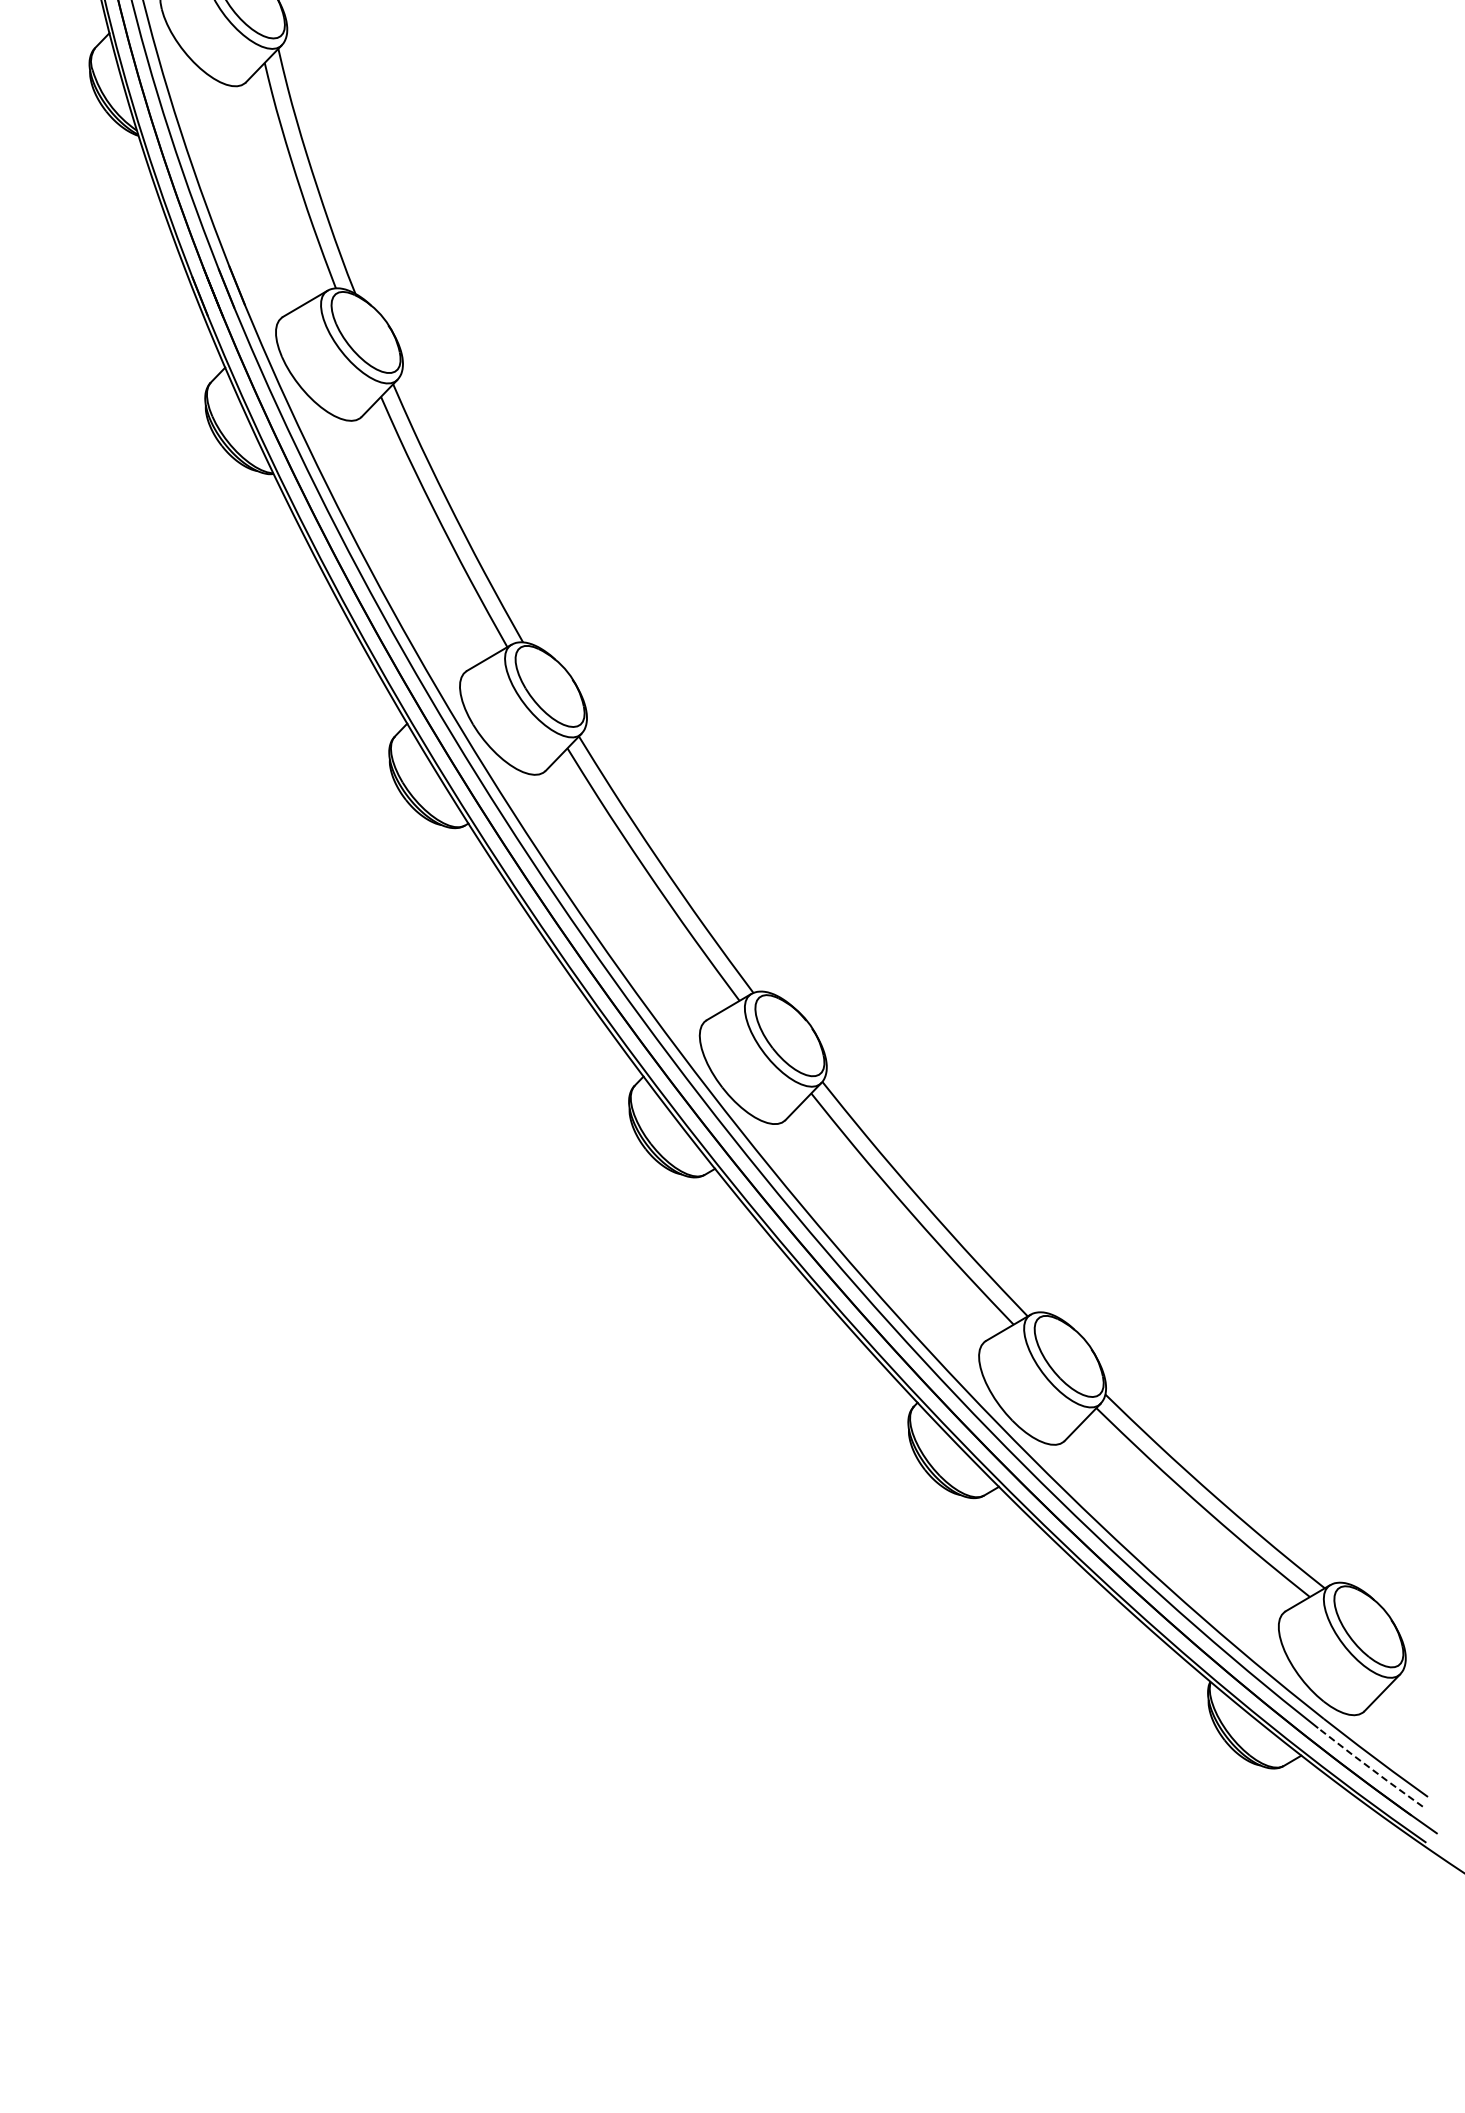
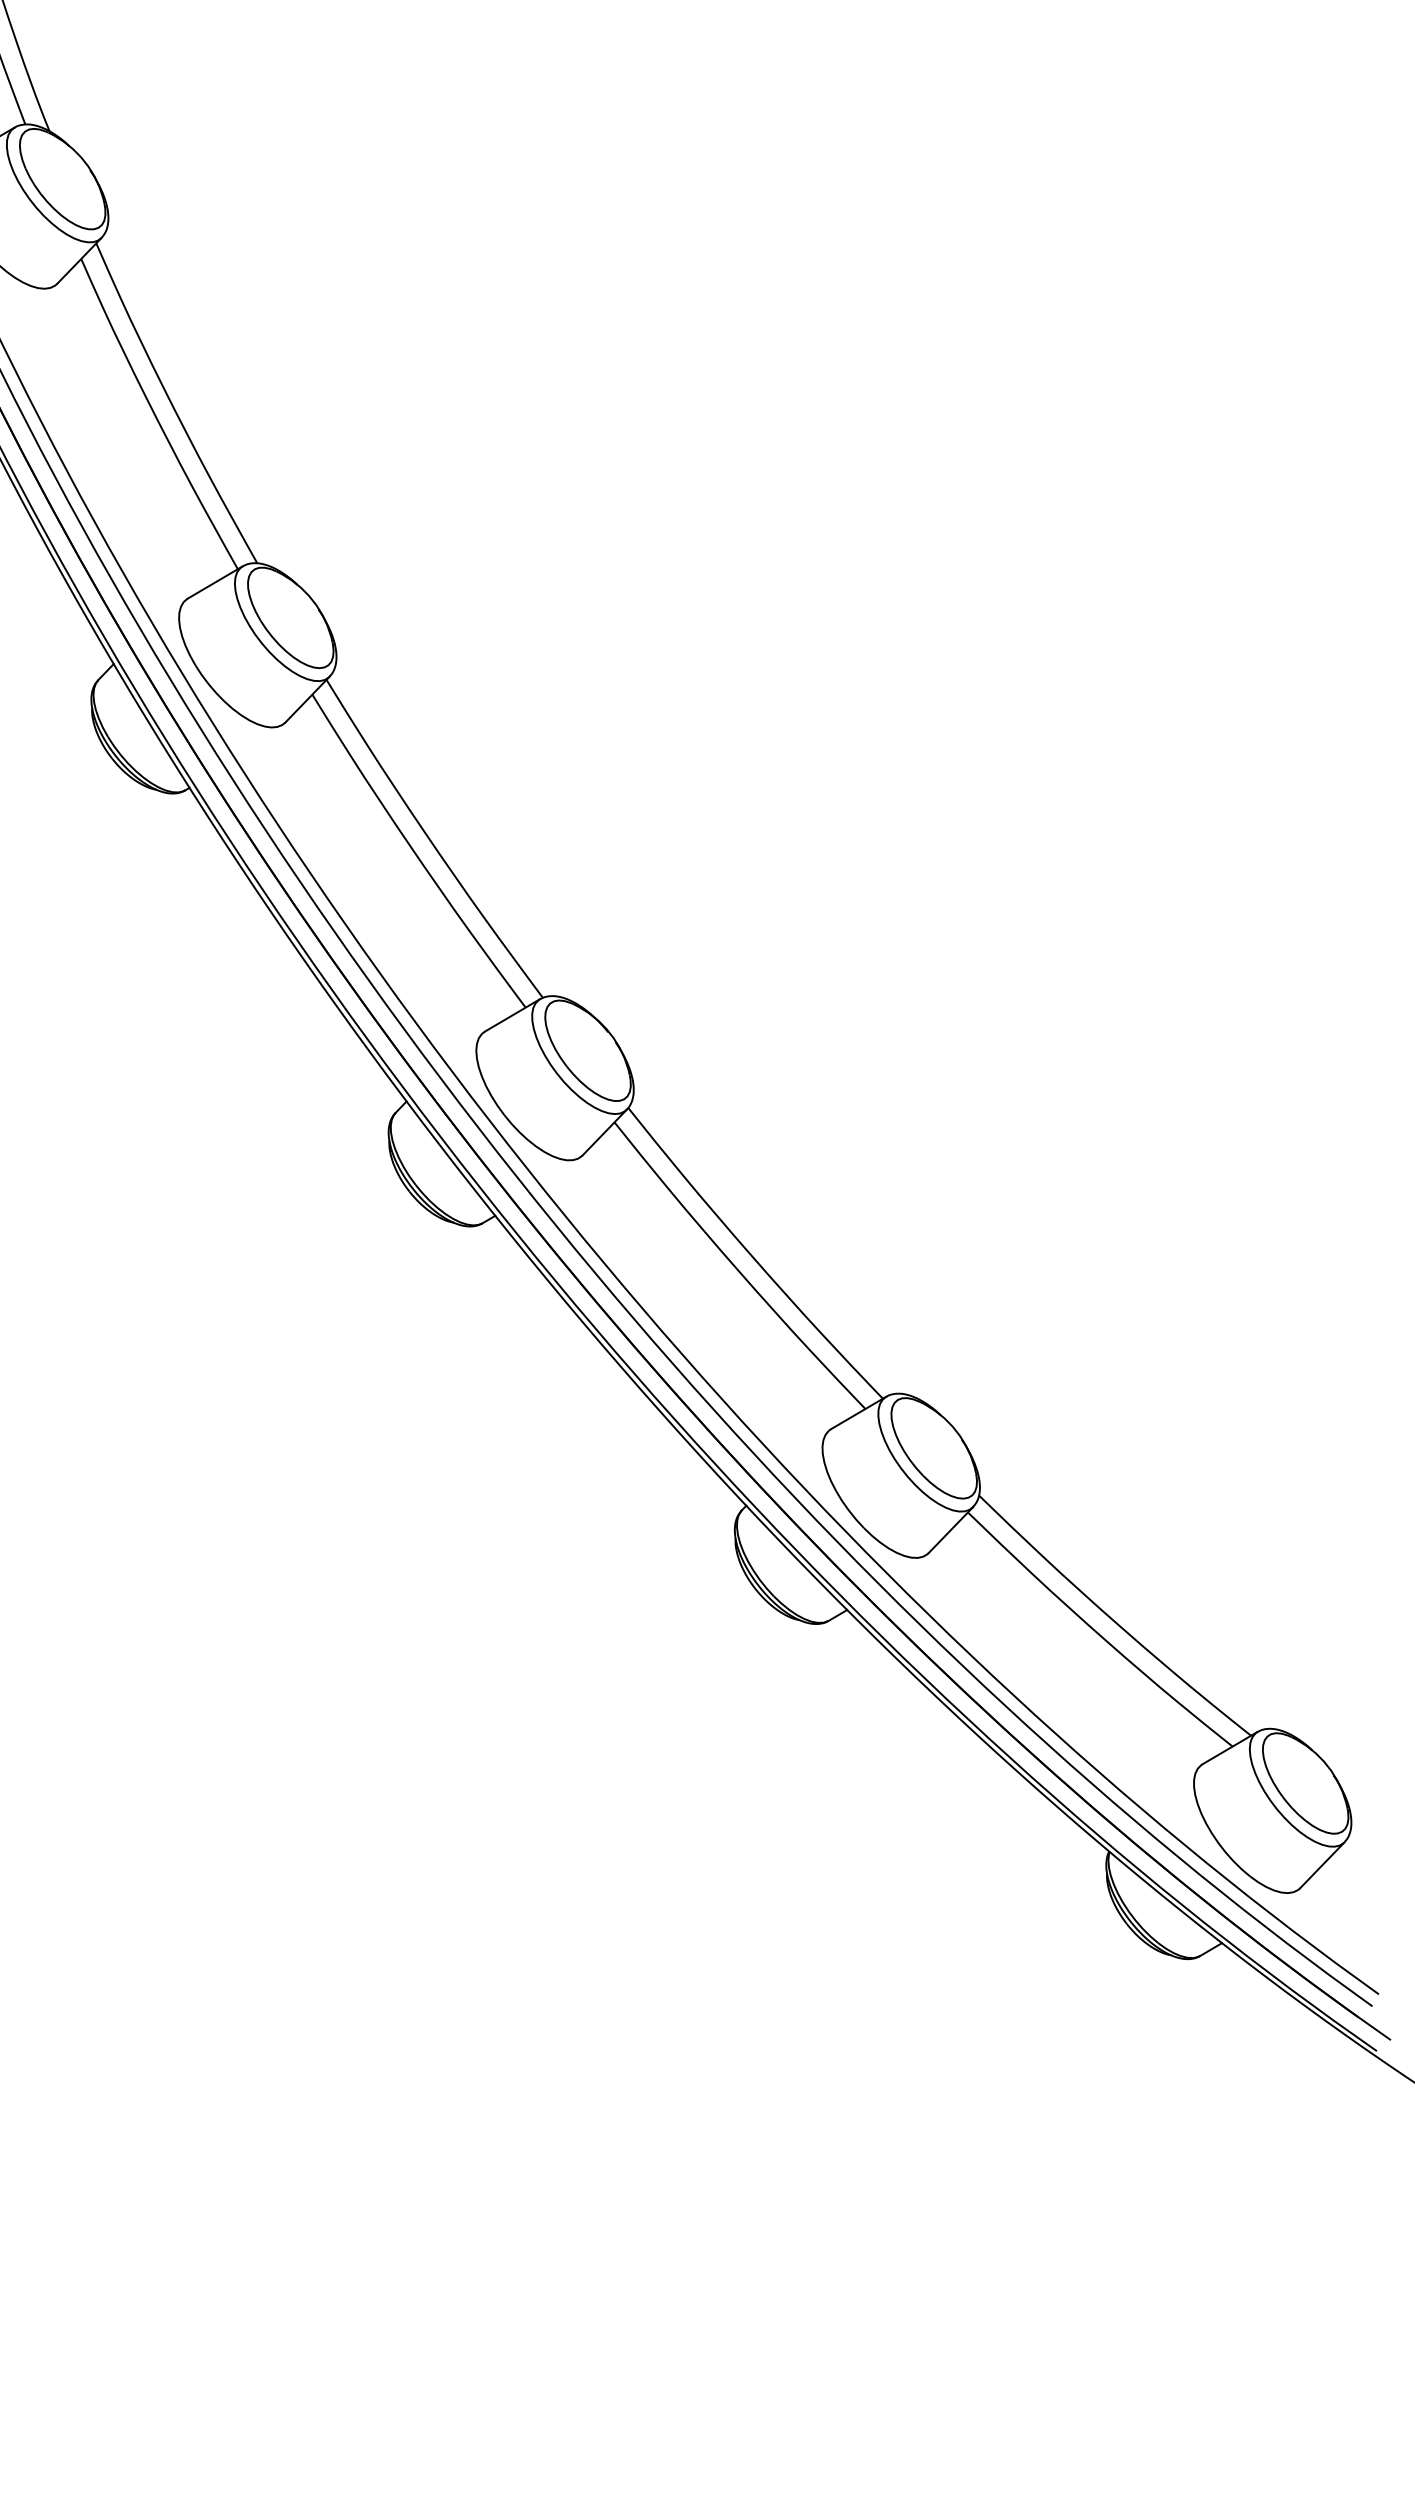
line: (1369, 1767) -> (1306, 1957), dashed -> solid

